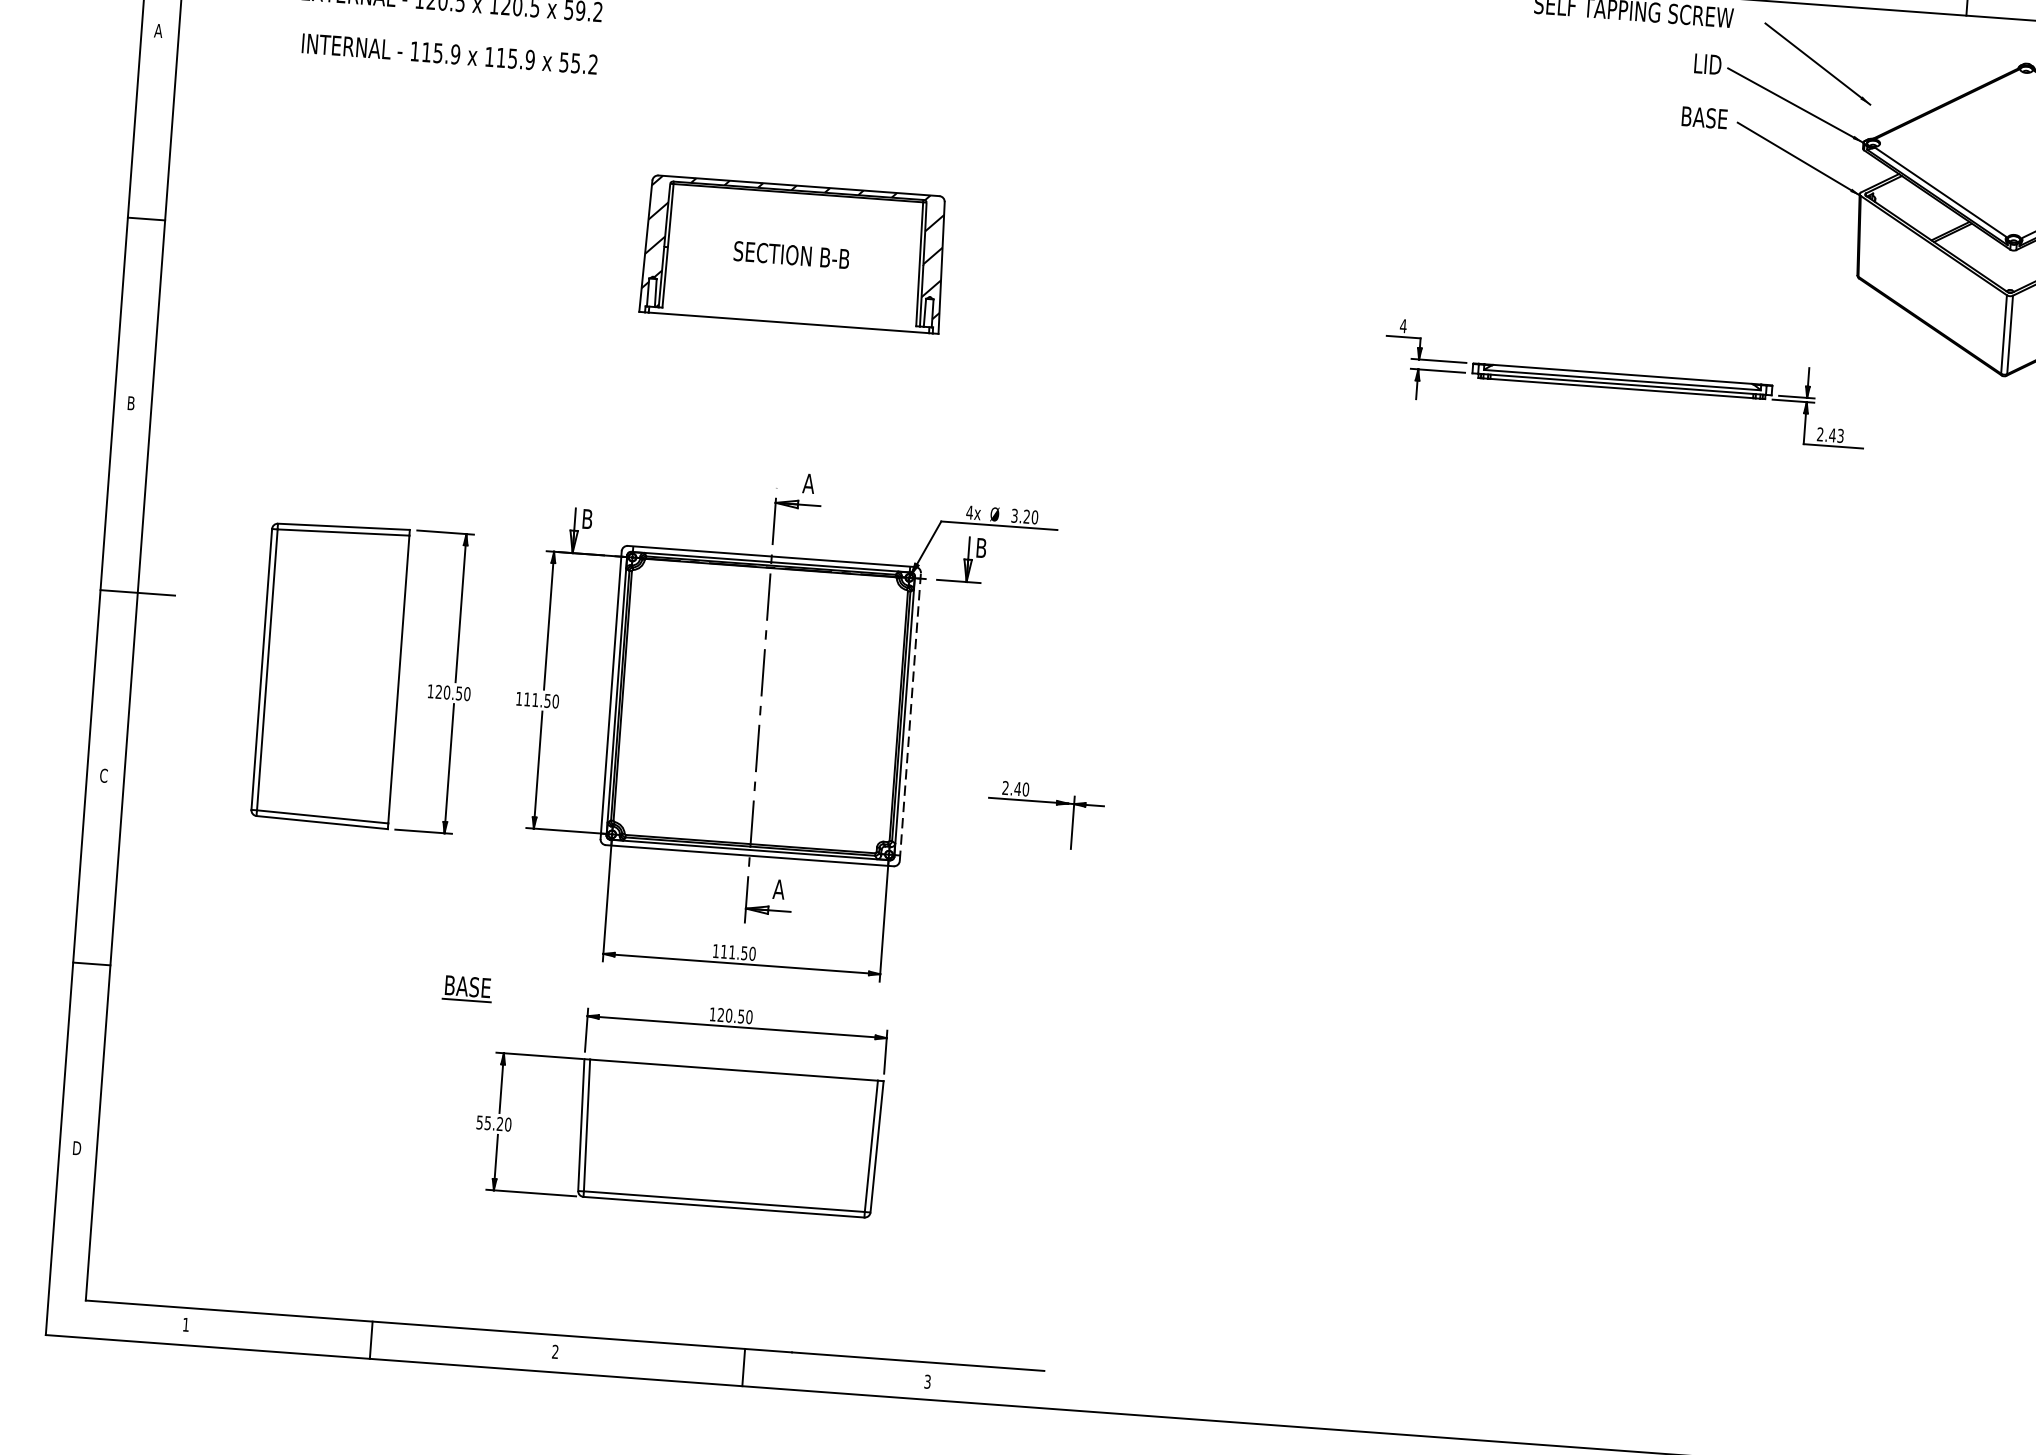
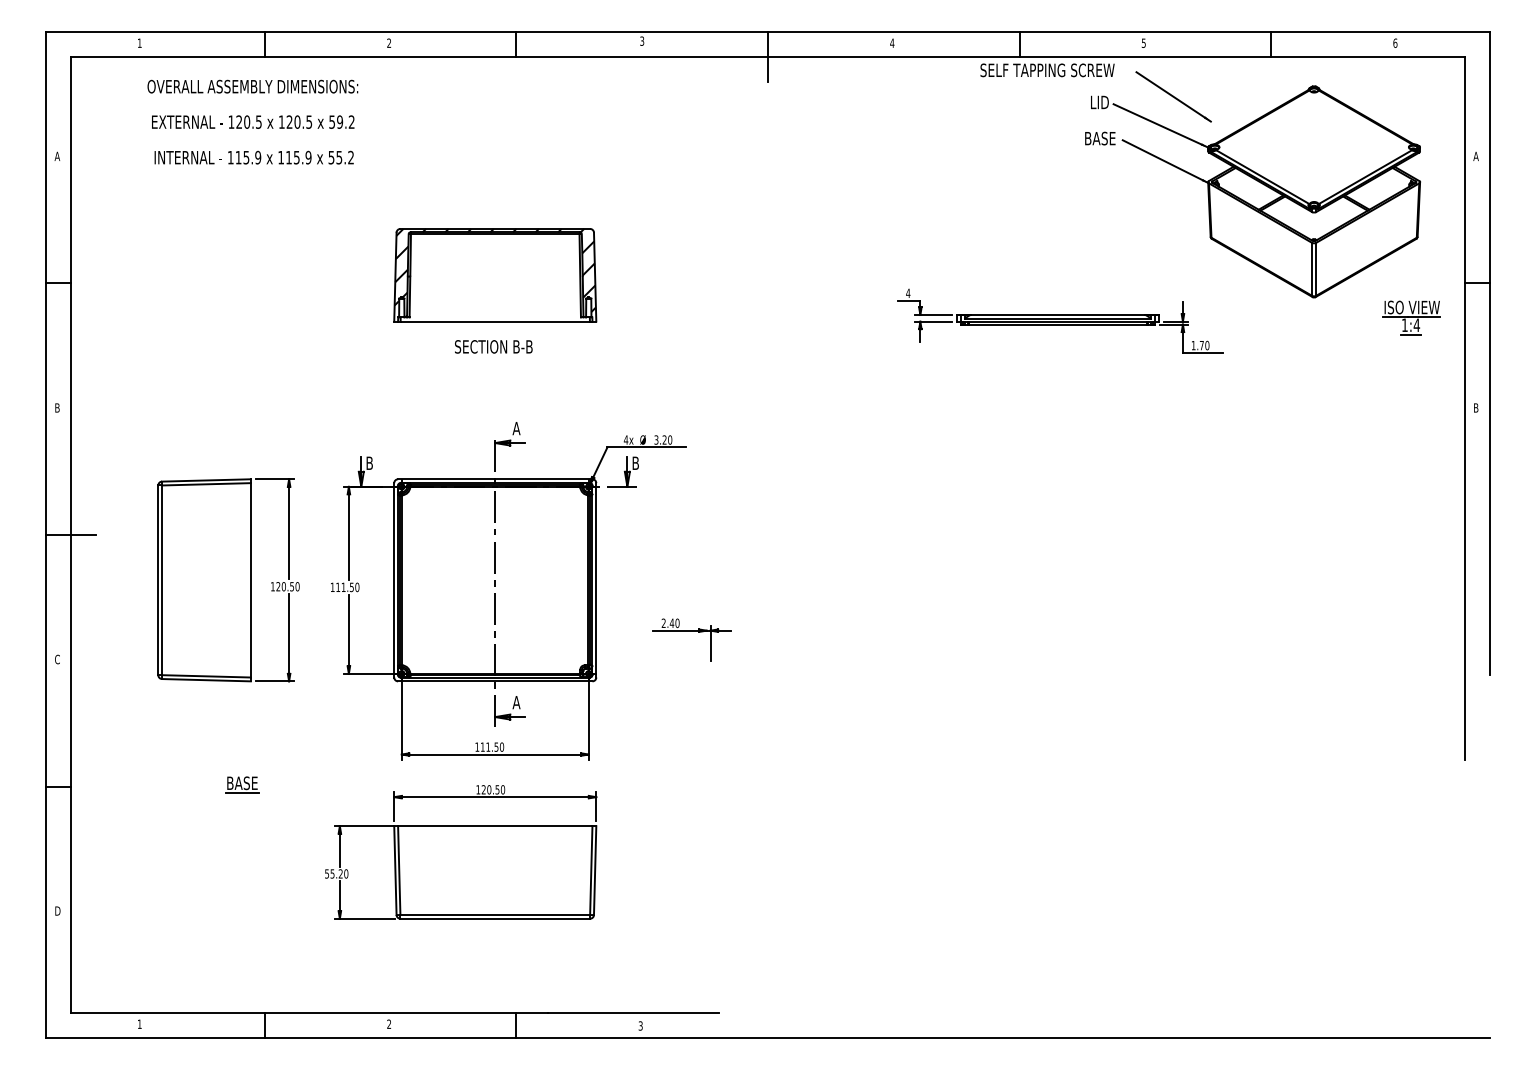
text: (791, 254) -> (493, 346), moved
text: (1830, 435) -> (1200, 345), 2.43 -> 1.70
line: (910, 715) -> (596, 579), dashed -> solid
part: (467, 988) -> (242, 784), moved

